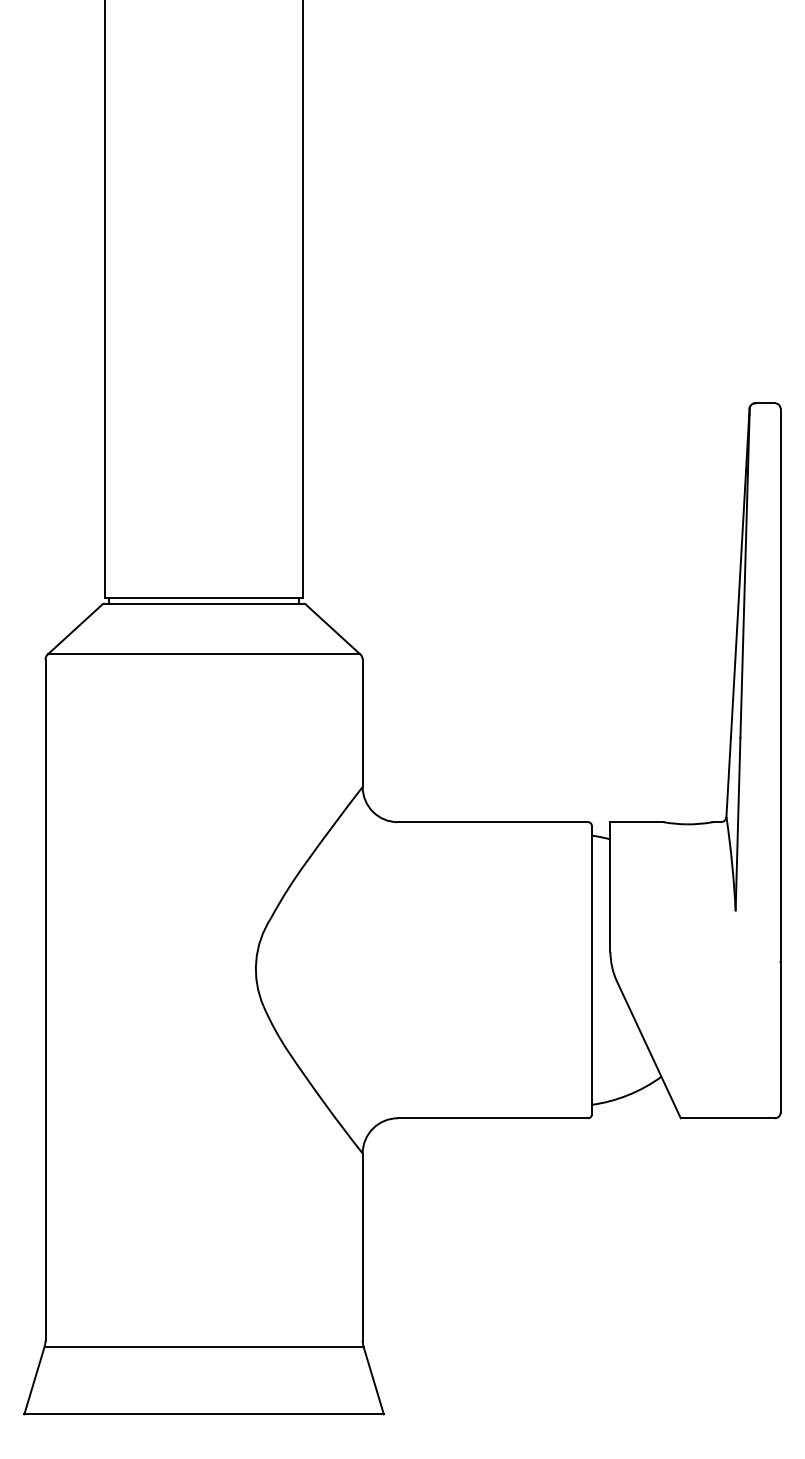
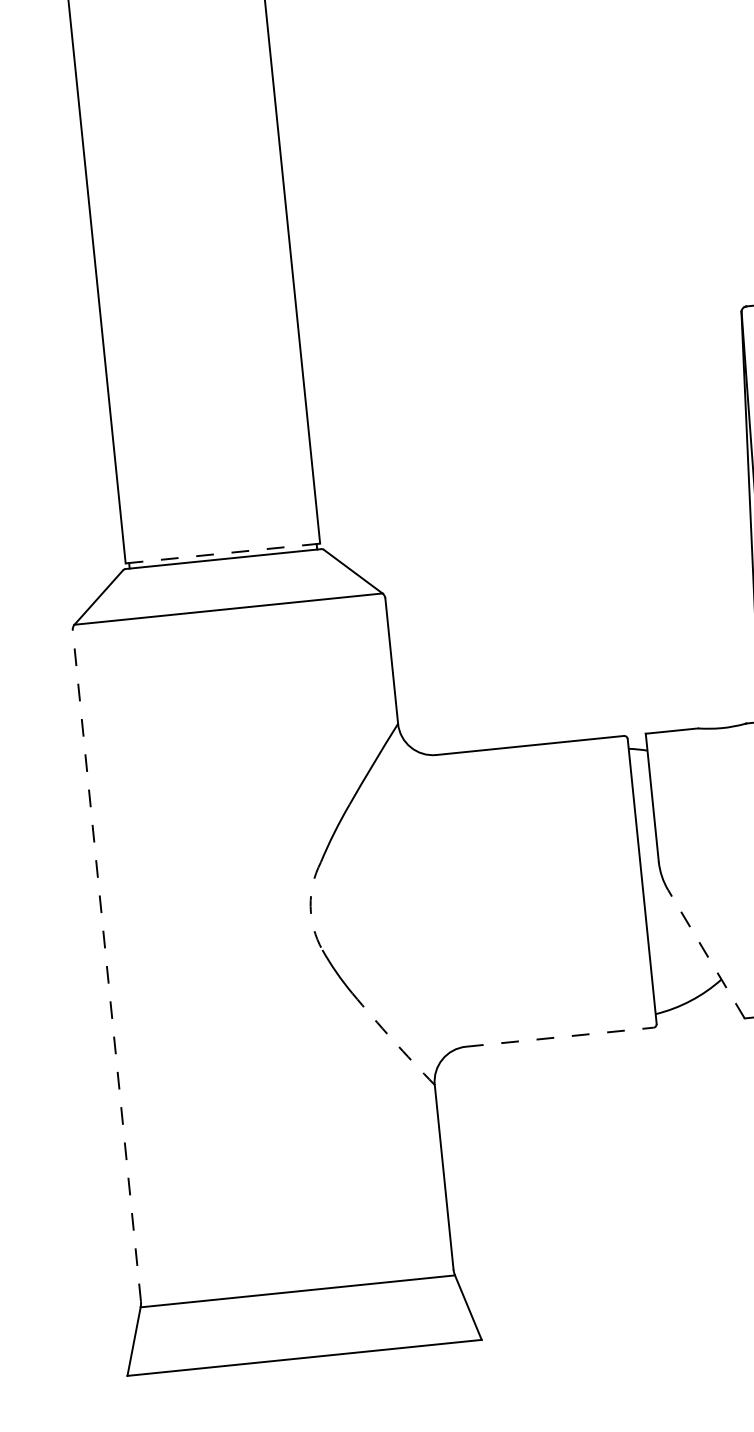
line: (204, 598) -> (223, 553), solid -> dashed
arc: (256, 961) -> (310, 906), solid -> dashed
line: (45, 1000) -> (106, 965), solid -> dashed
line: (648, 1049) -> (706, 953), solid -> dashed
arc: (325, 1104) -> (393, 1040), solid -> dashed
line: (493, 1118) -> (560, 1037), solid -> dashed

